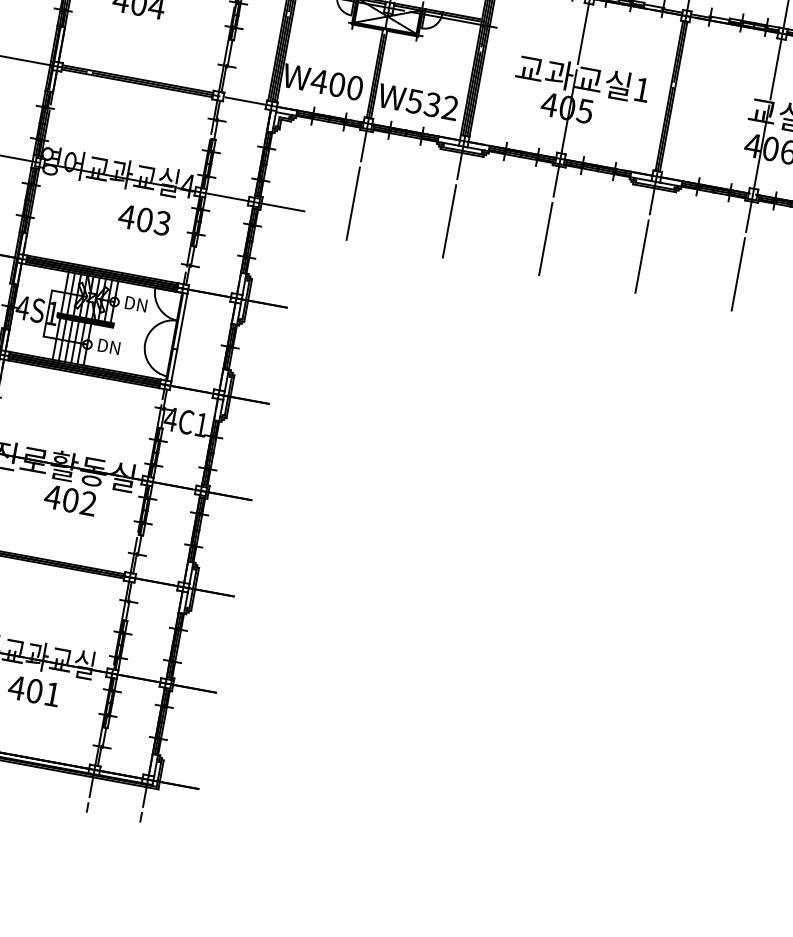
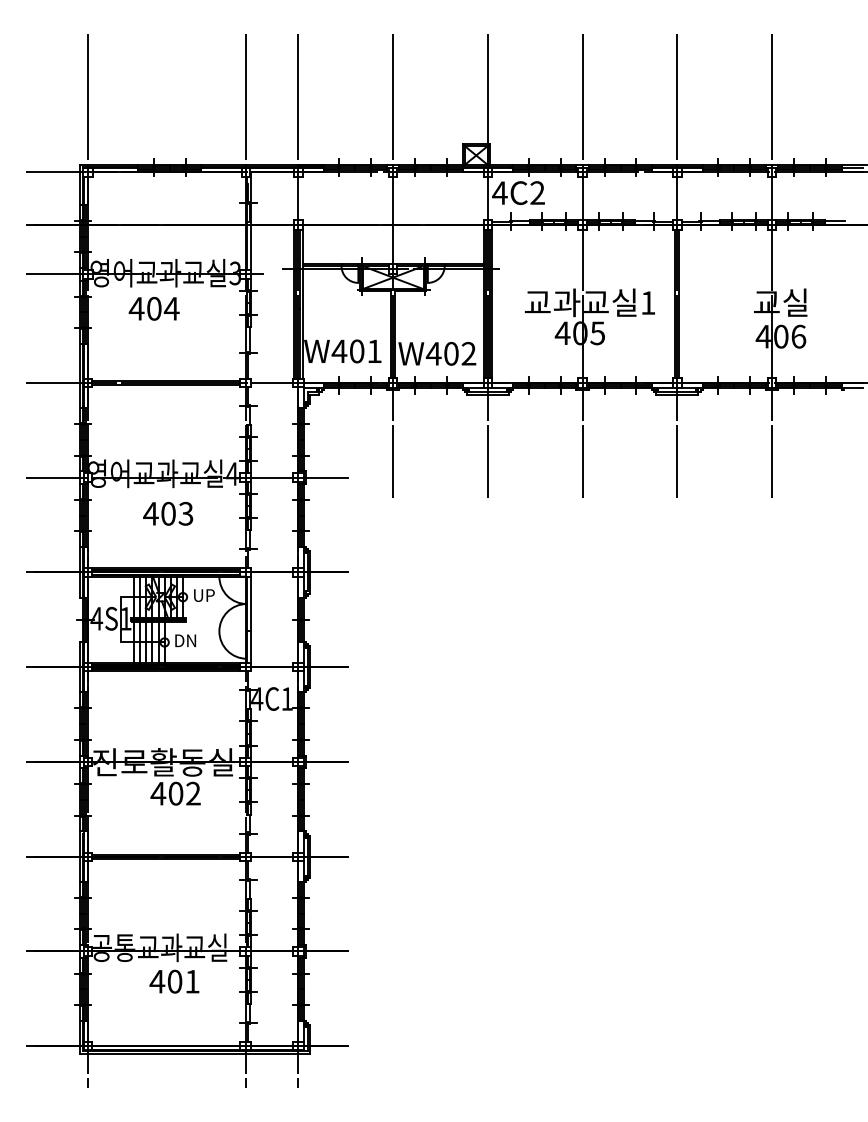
text: (354, 88) -> (374, 351), W400 -> W401
text: (422, 102) -> (441, 353), W532 -> W402
text: (144, 219) -> (168, 513), moved
text: (135, 304) -> (203, 595), DN -> UP

